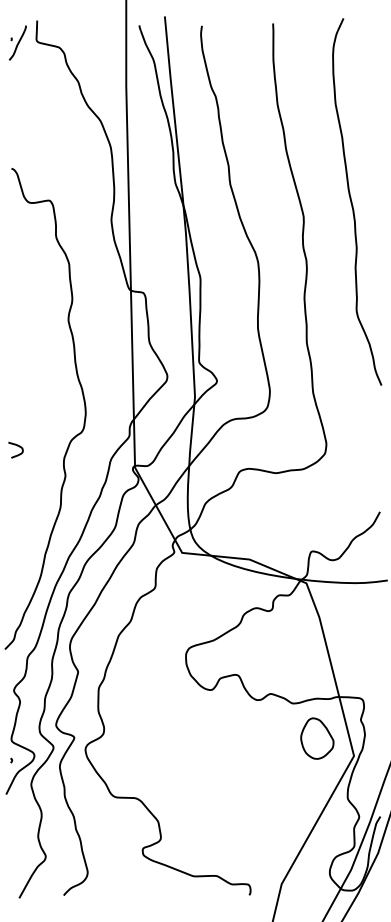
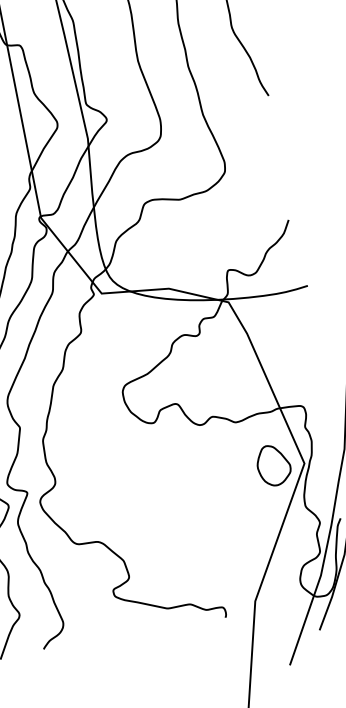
part: (317, 738) -> (273, 465), moved

